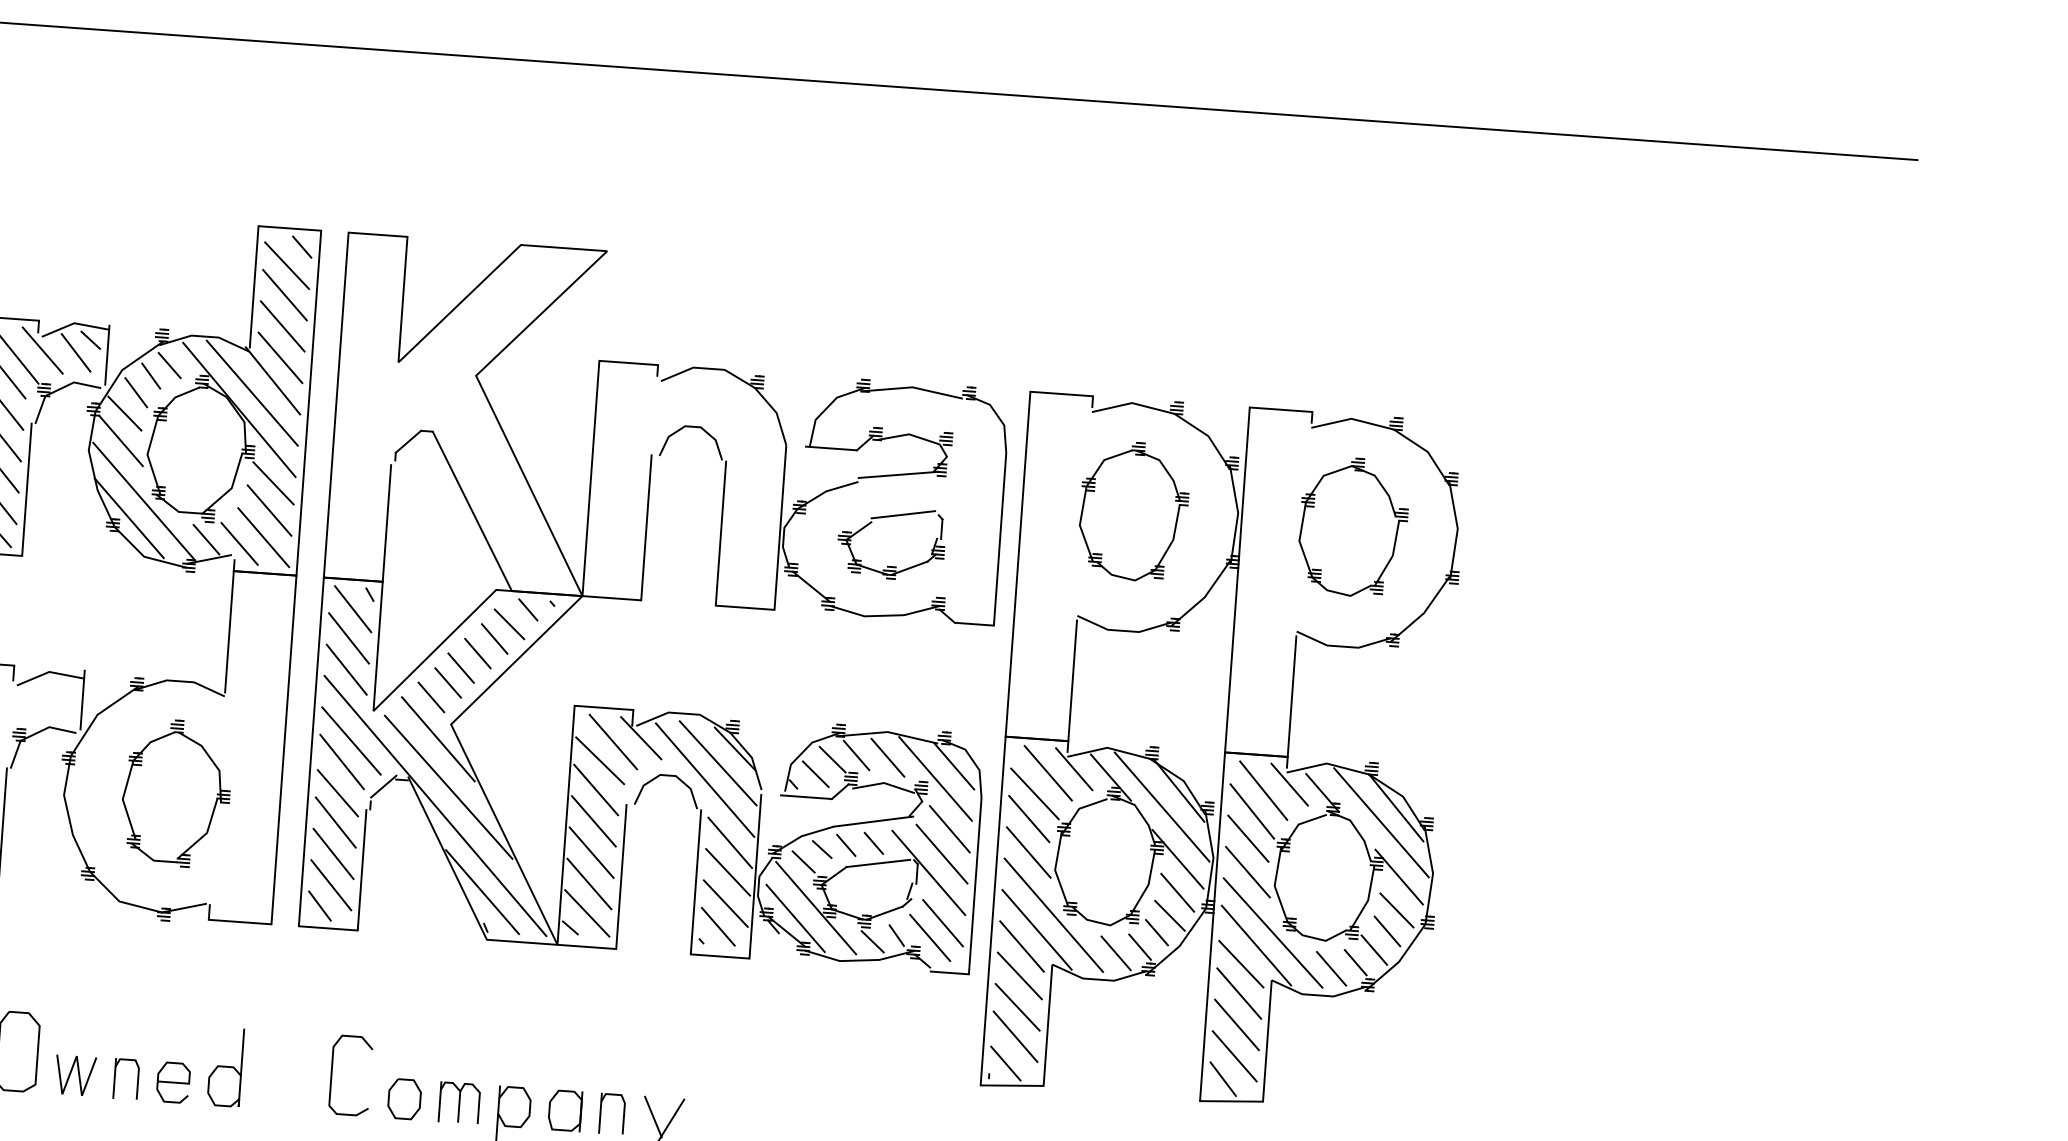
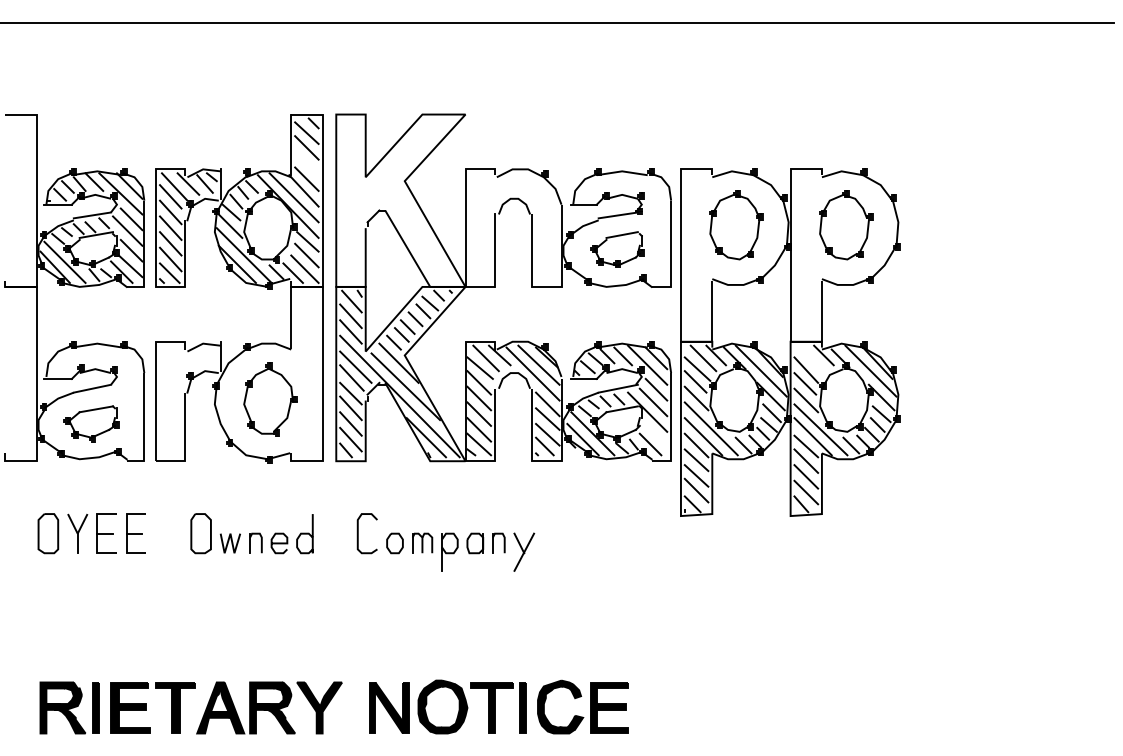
line: (281, 326) -> (306, 163), removed
line: (1262, 790) -> (810, 359), removed
line: (943, 922) -> (656, 436), removed

